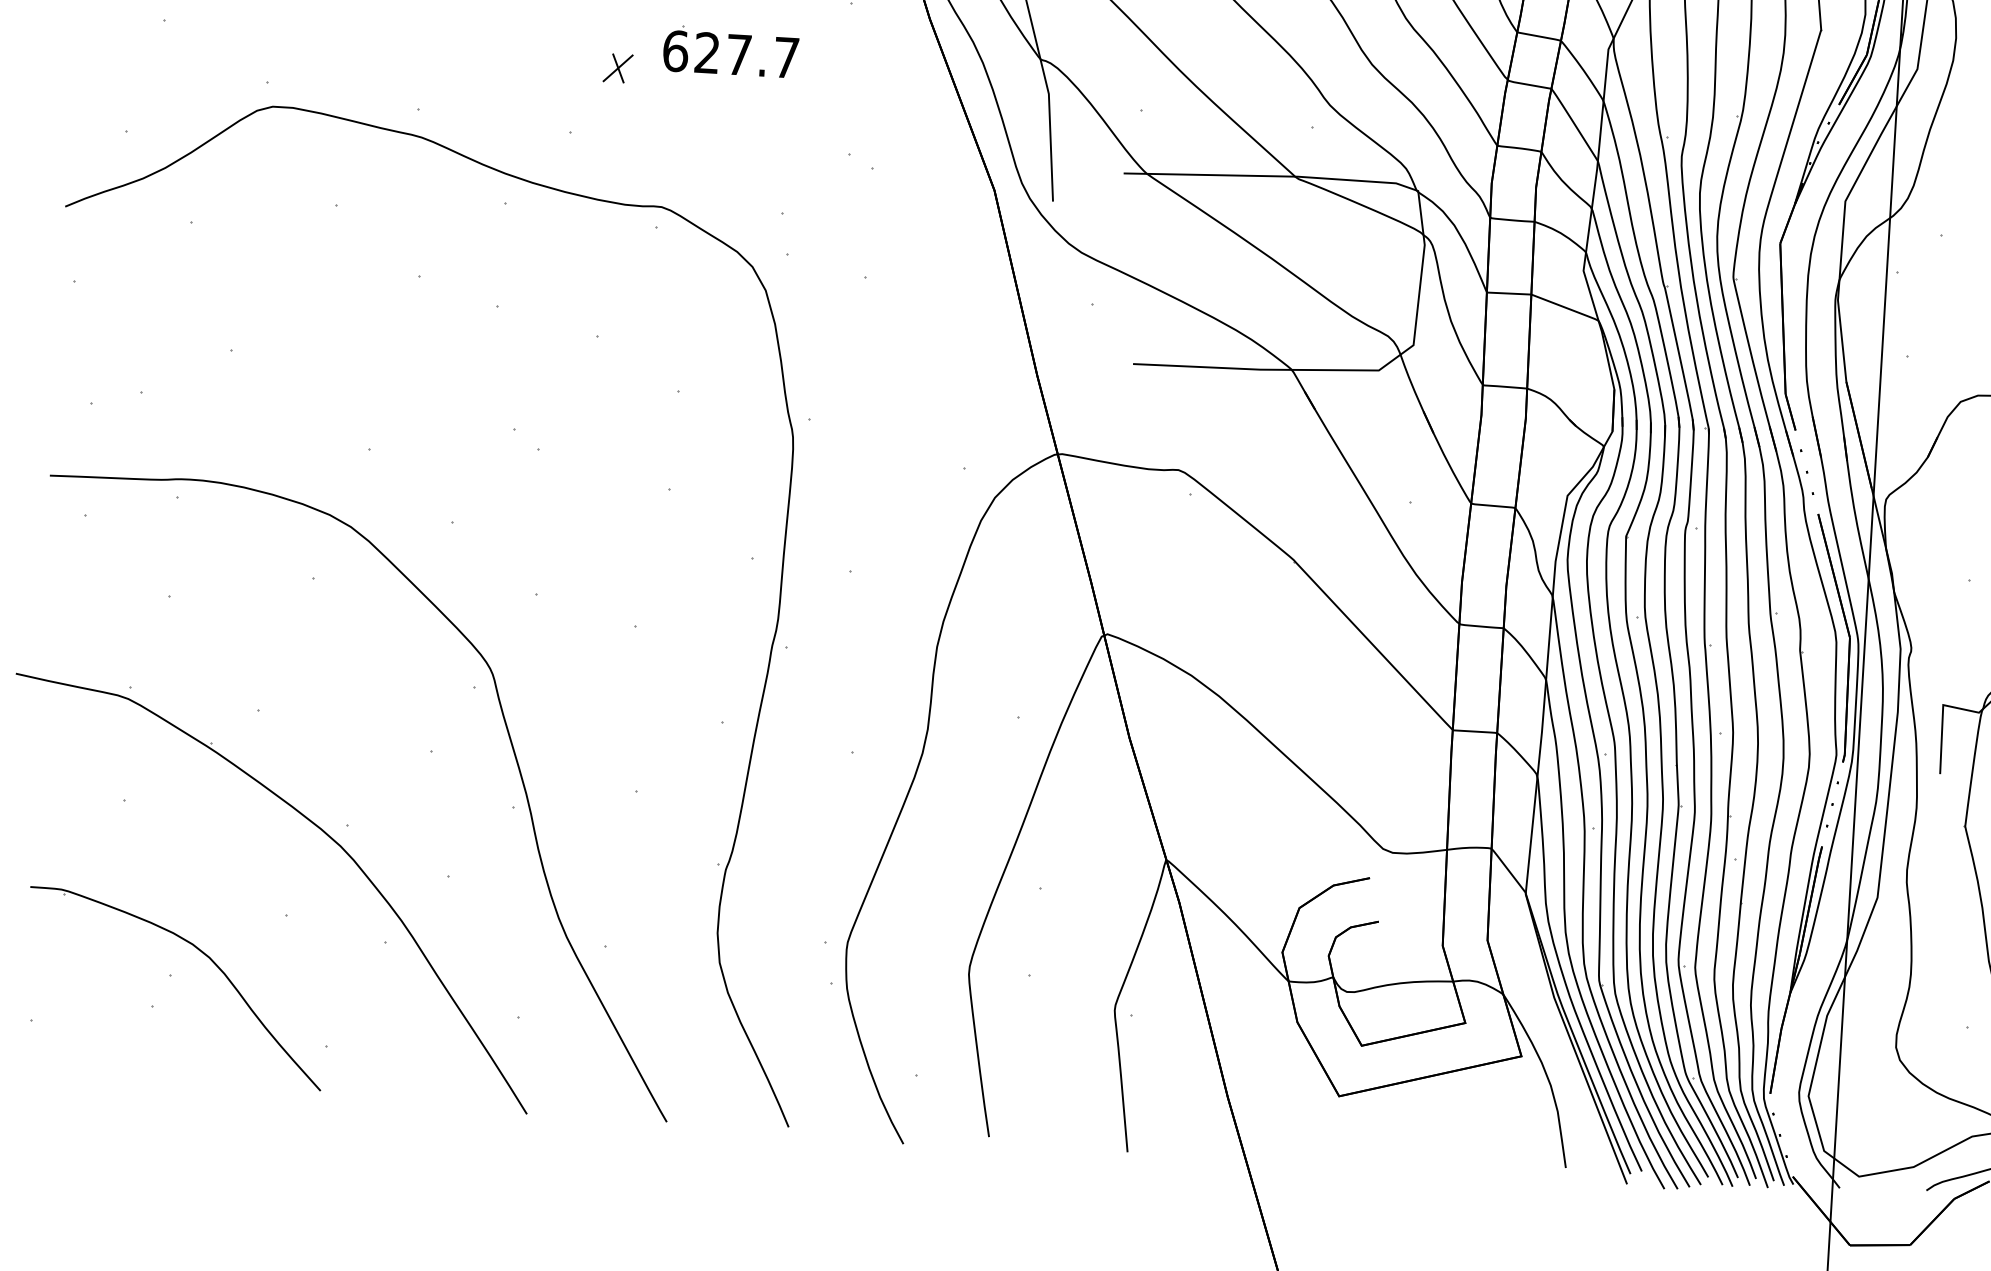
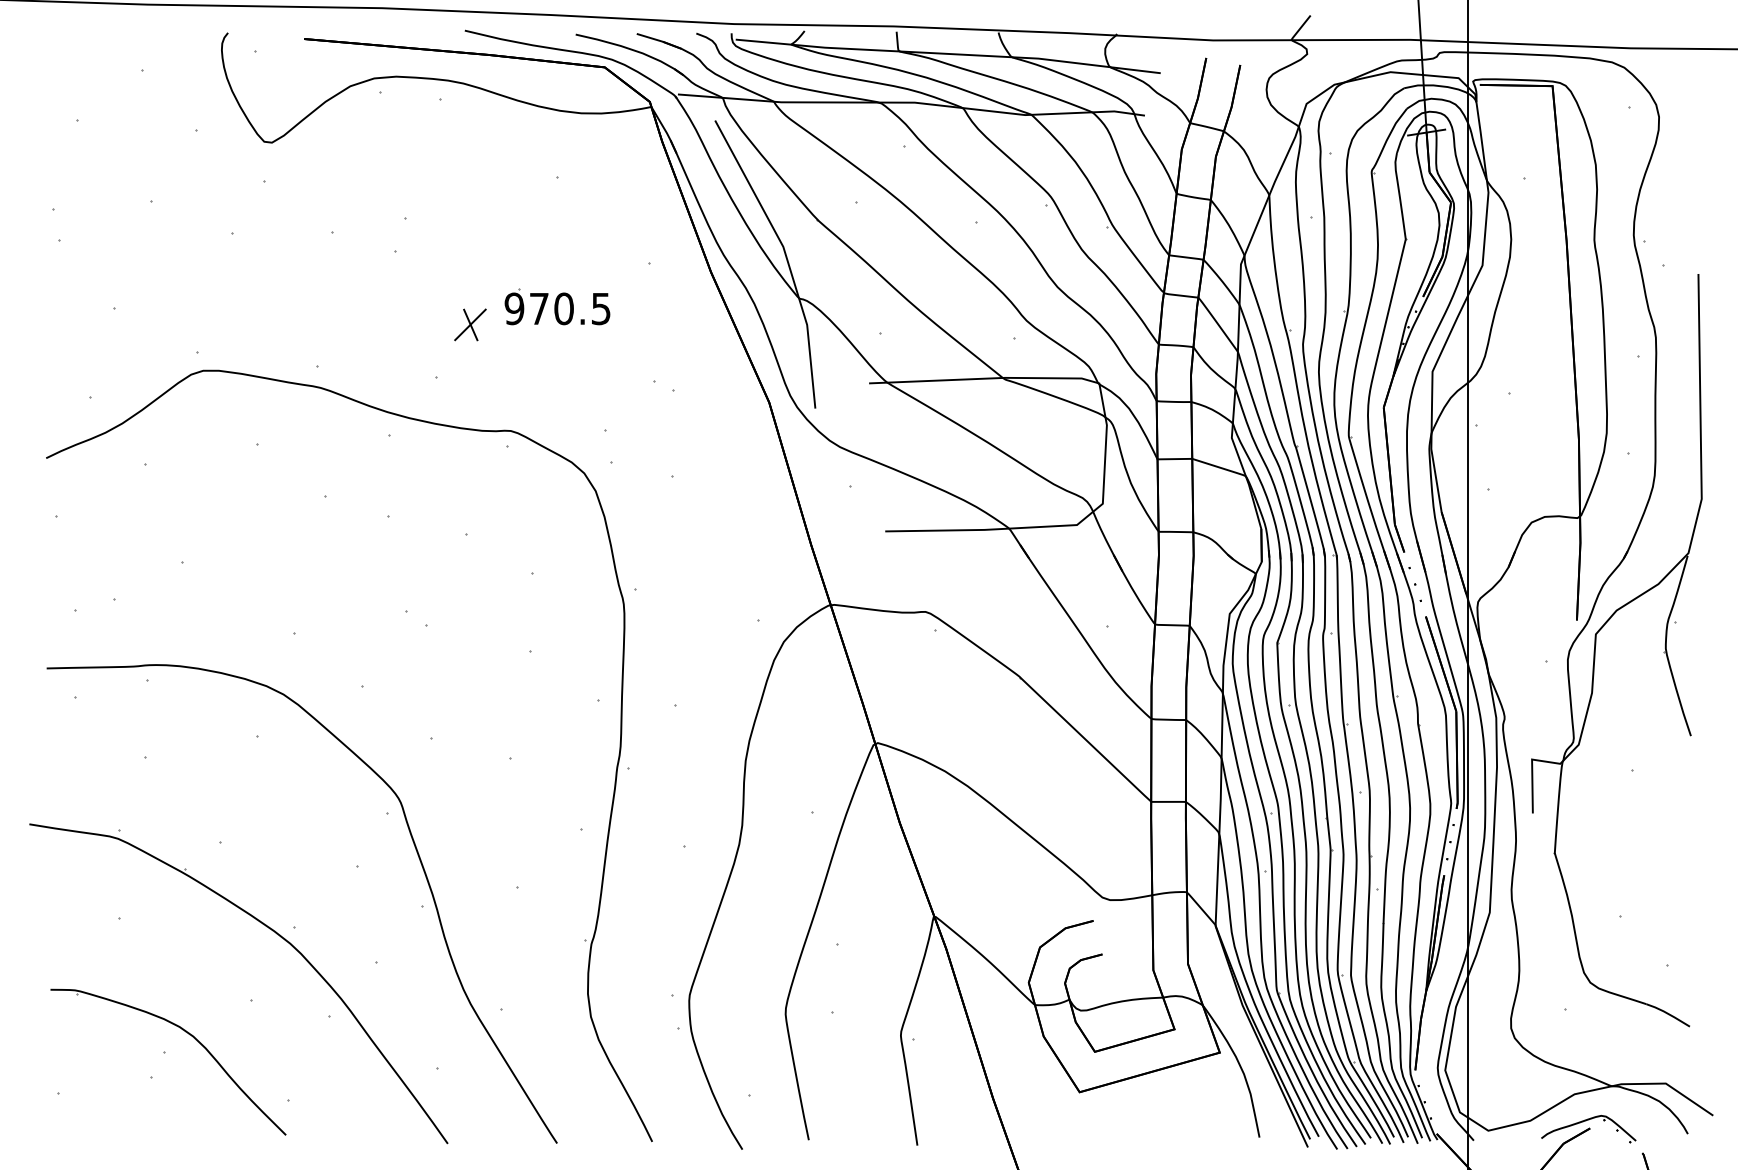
text: (730, 53) -> (557, 308), 627.7 -> 970.5
part: (618, 67) -> (470, 324), size x1.43

